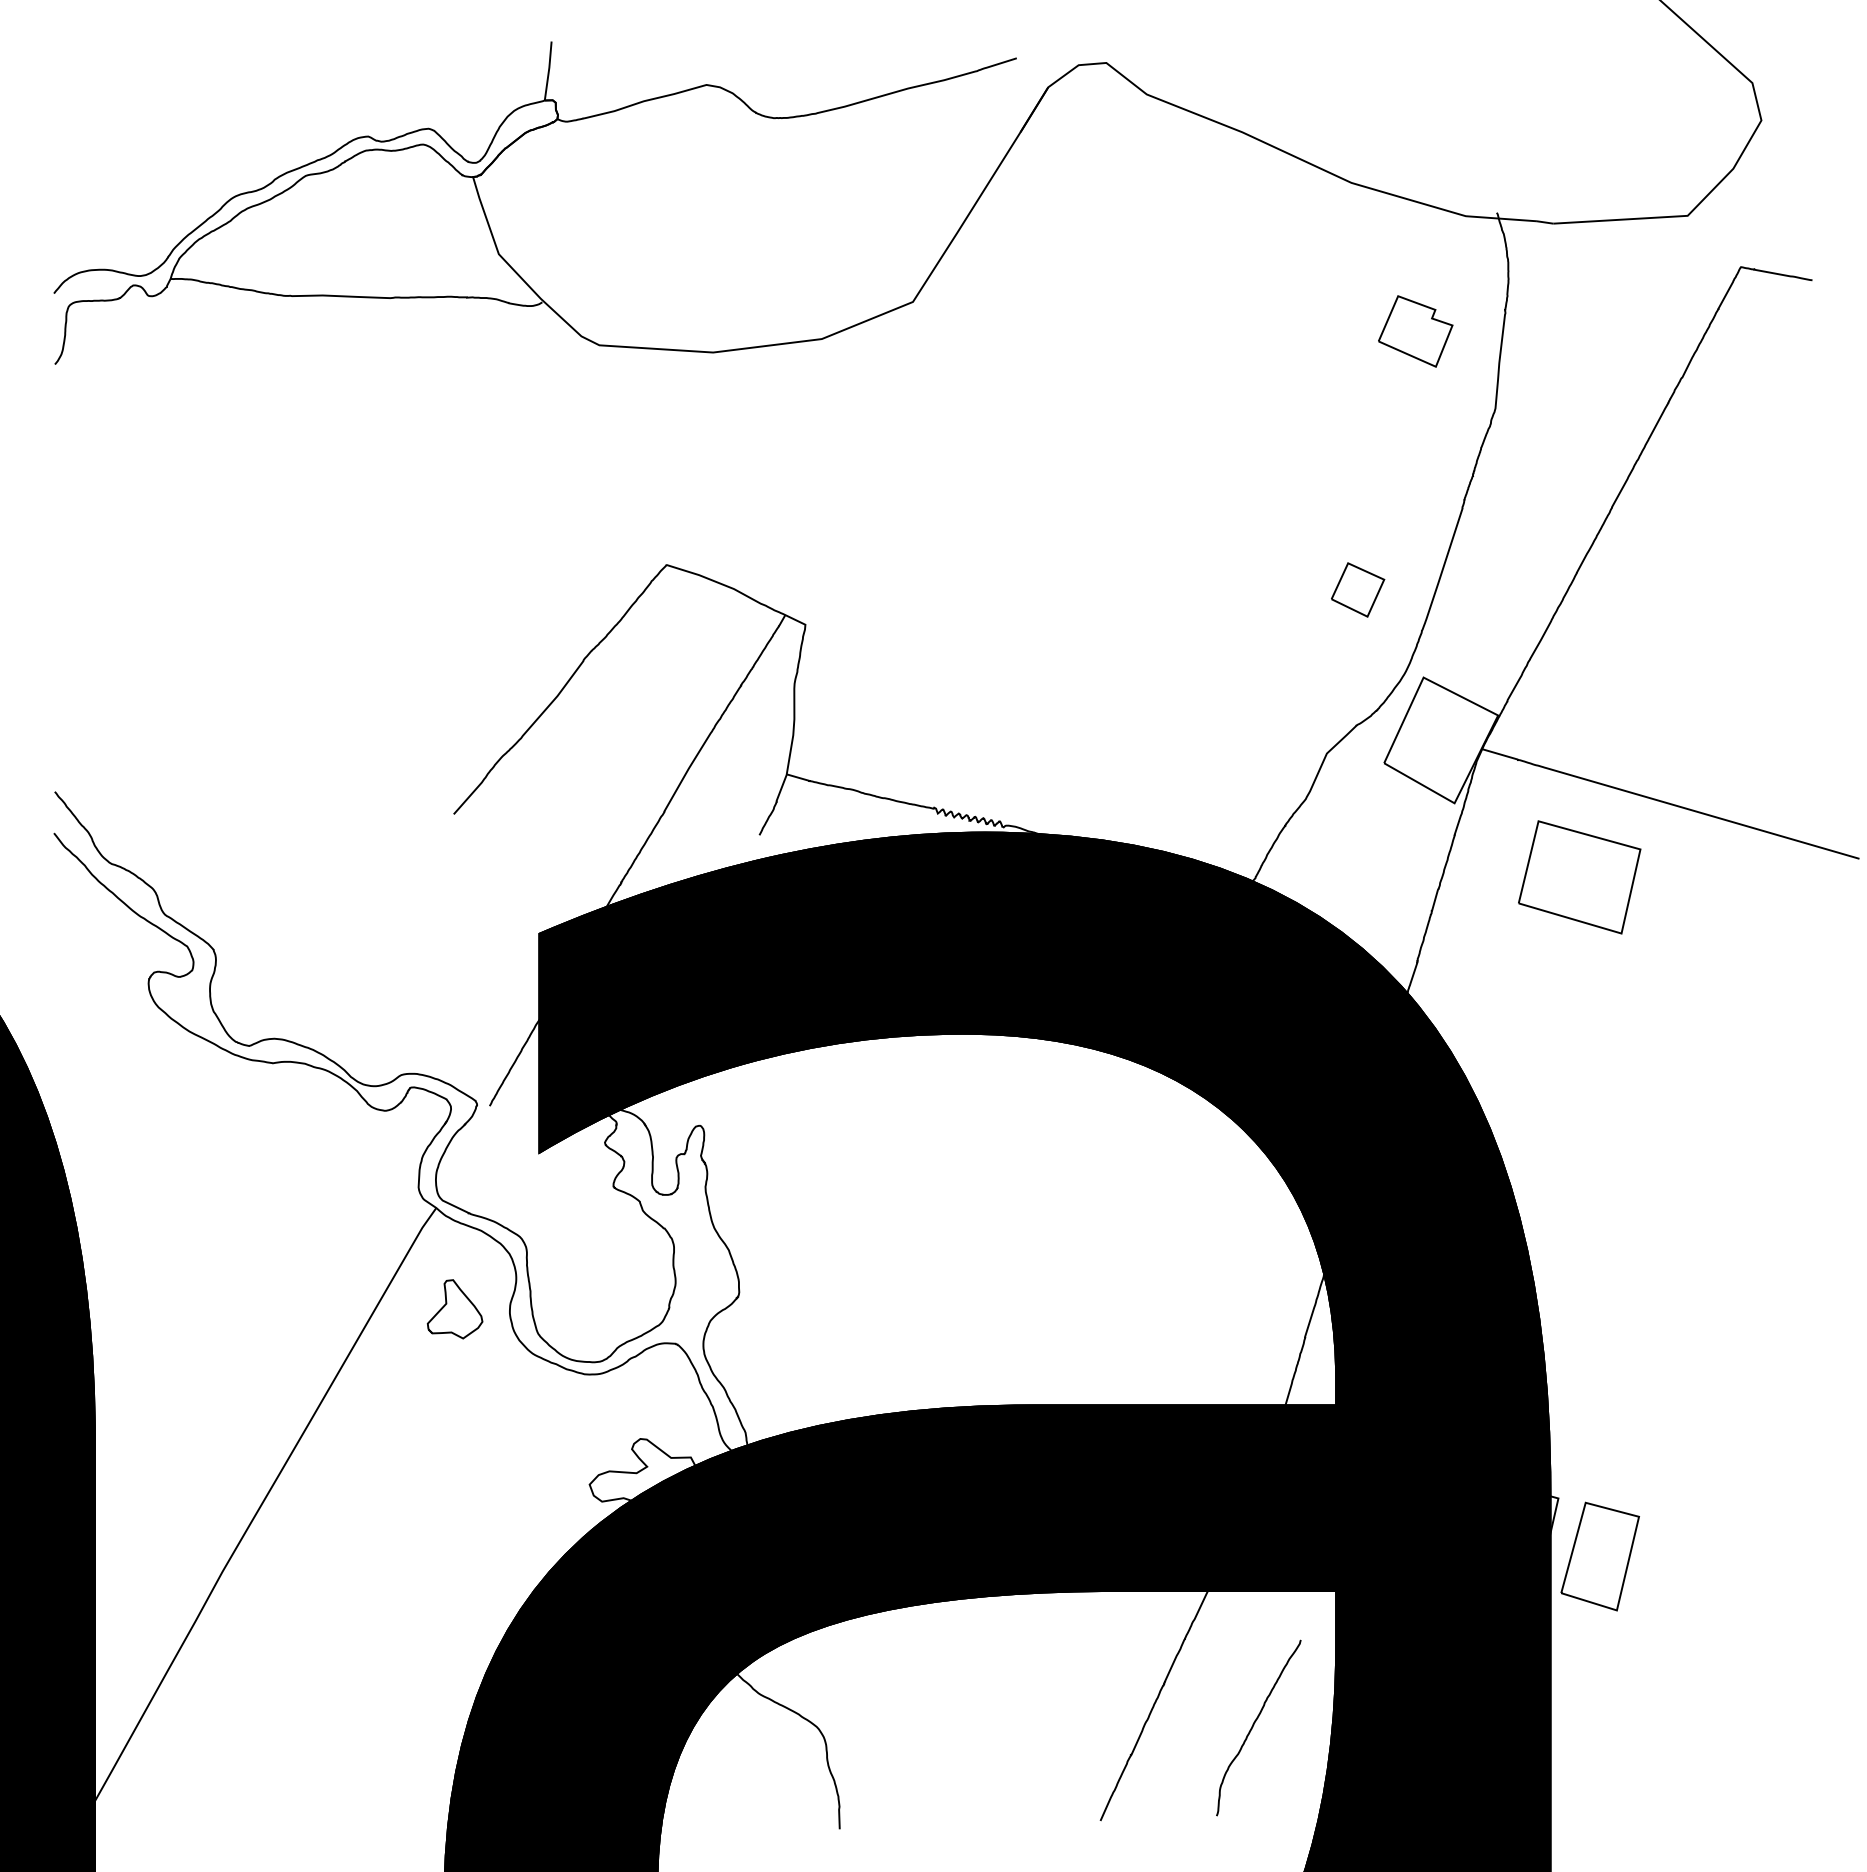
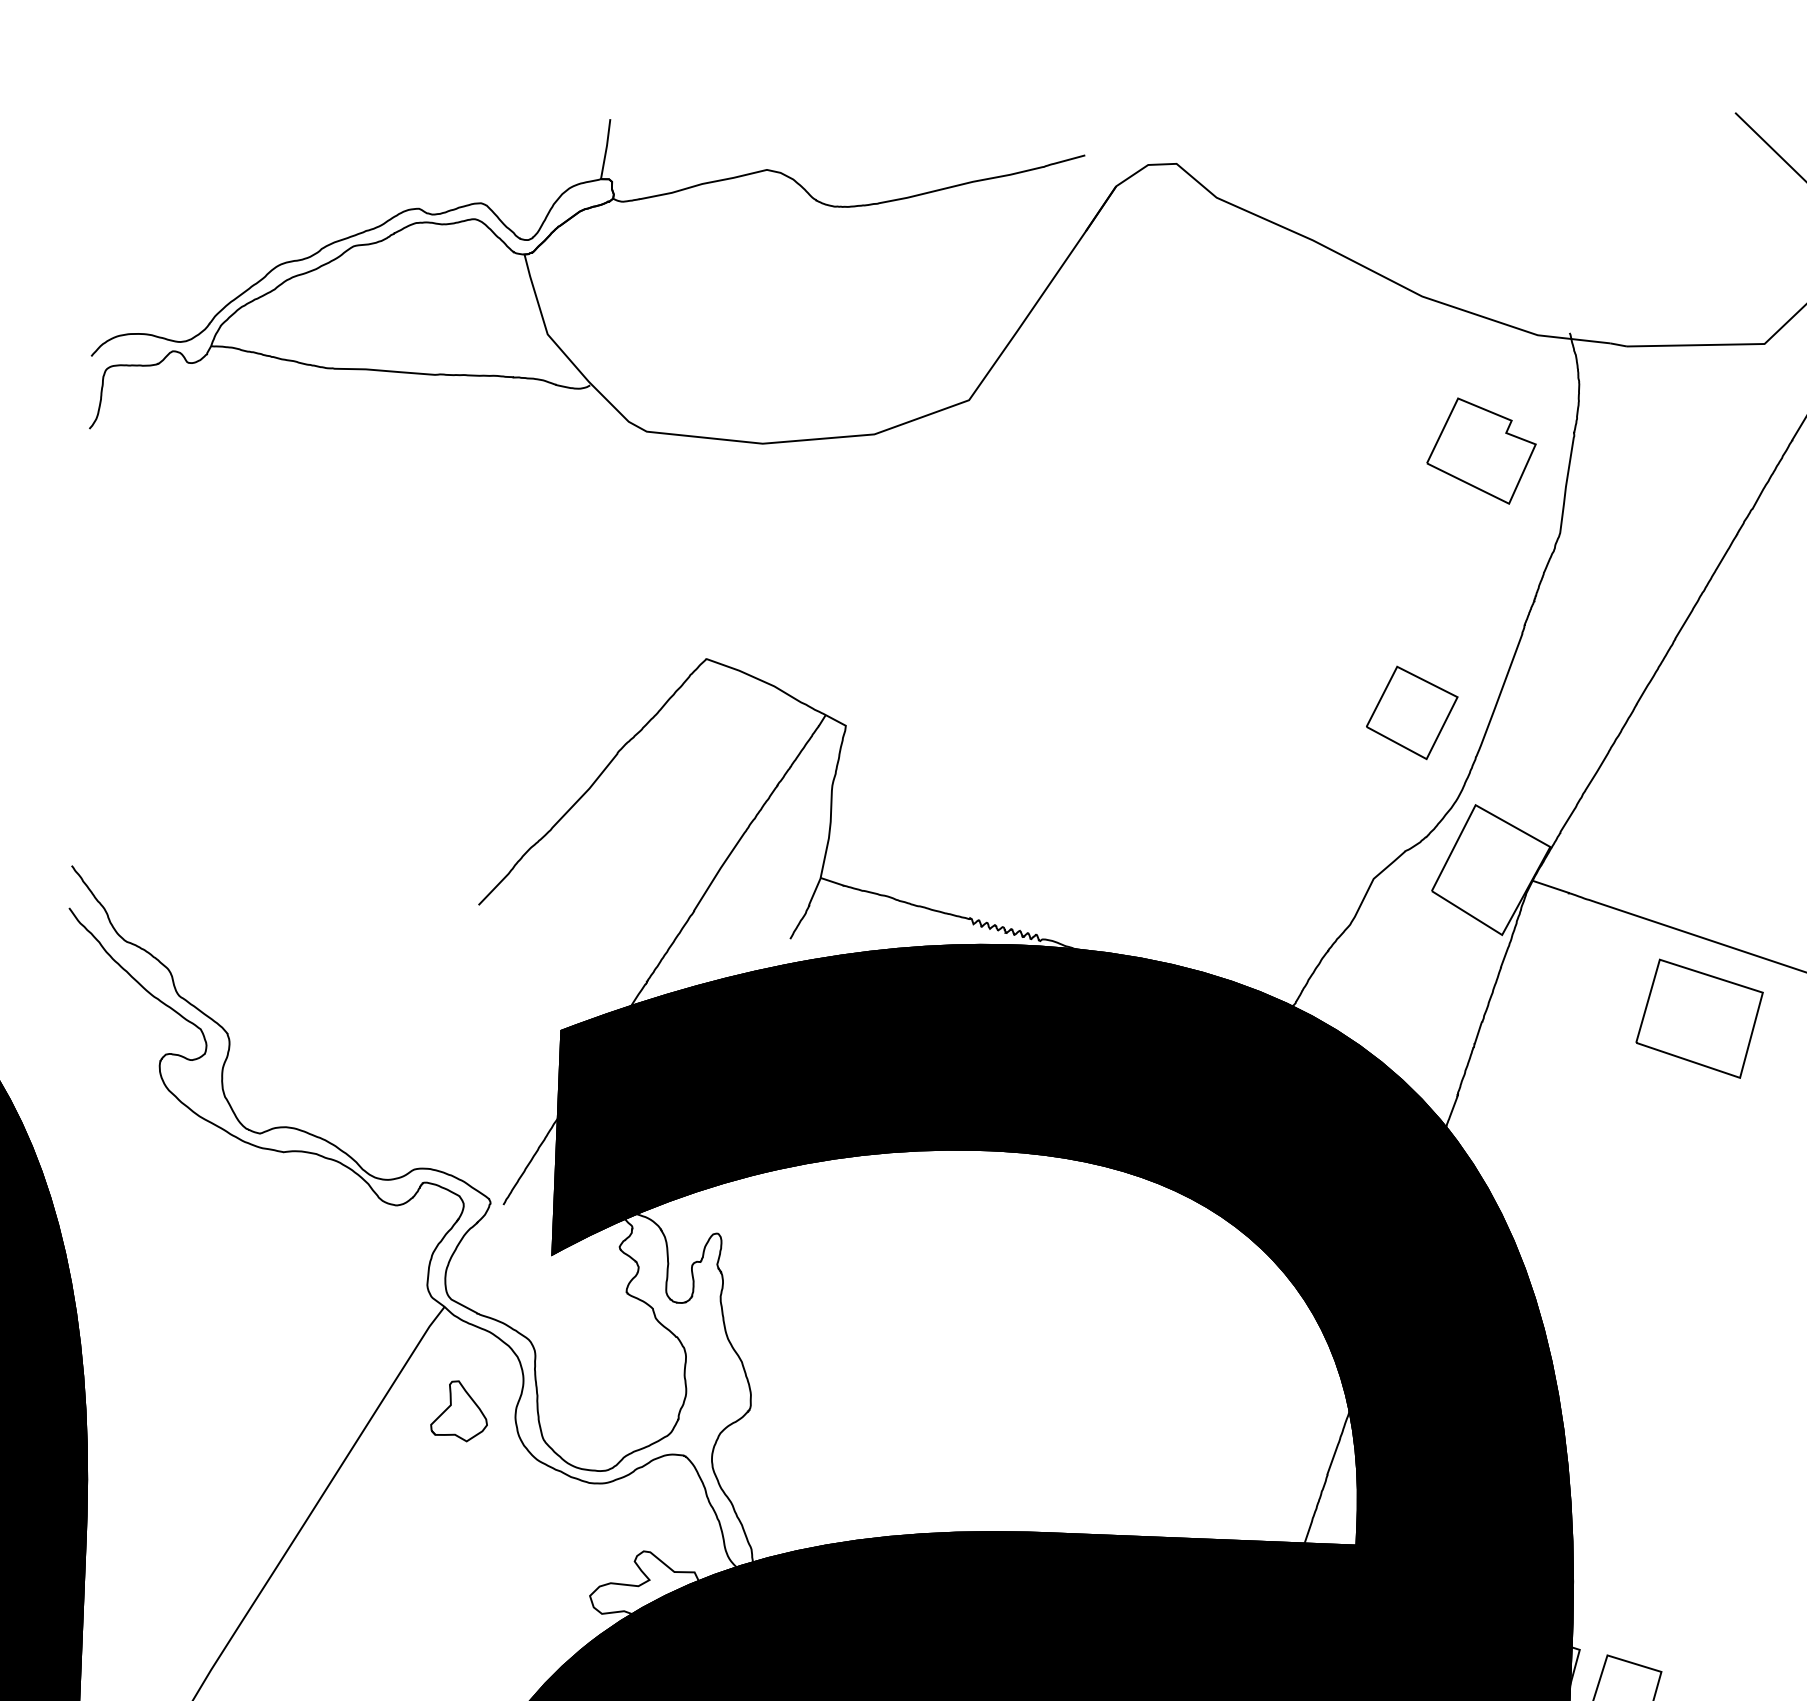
part: (1415, 331) -> (1481, 451), size x1.43
part: (1357, 589) -> (1411, 712), size x1.67
part: (1579, 877) -> (1699, 1018), moved

